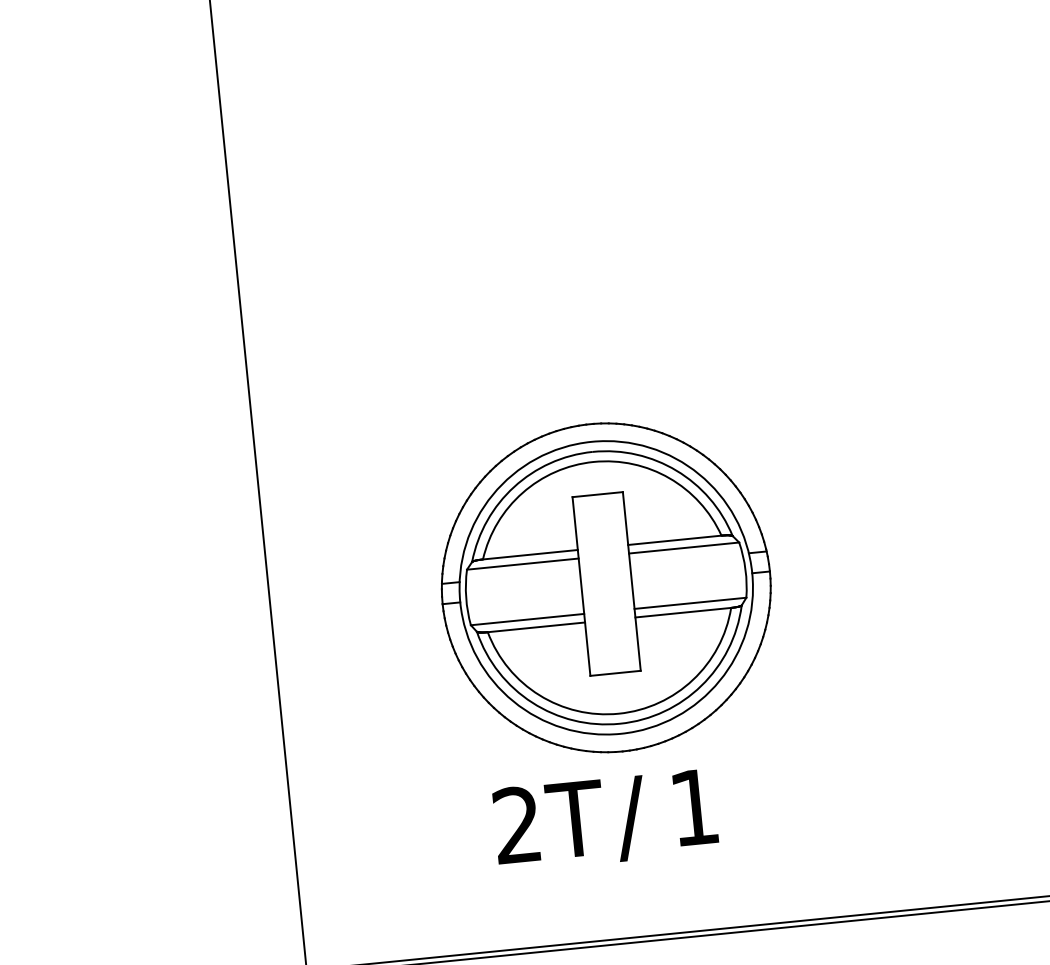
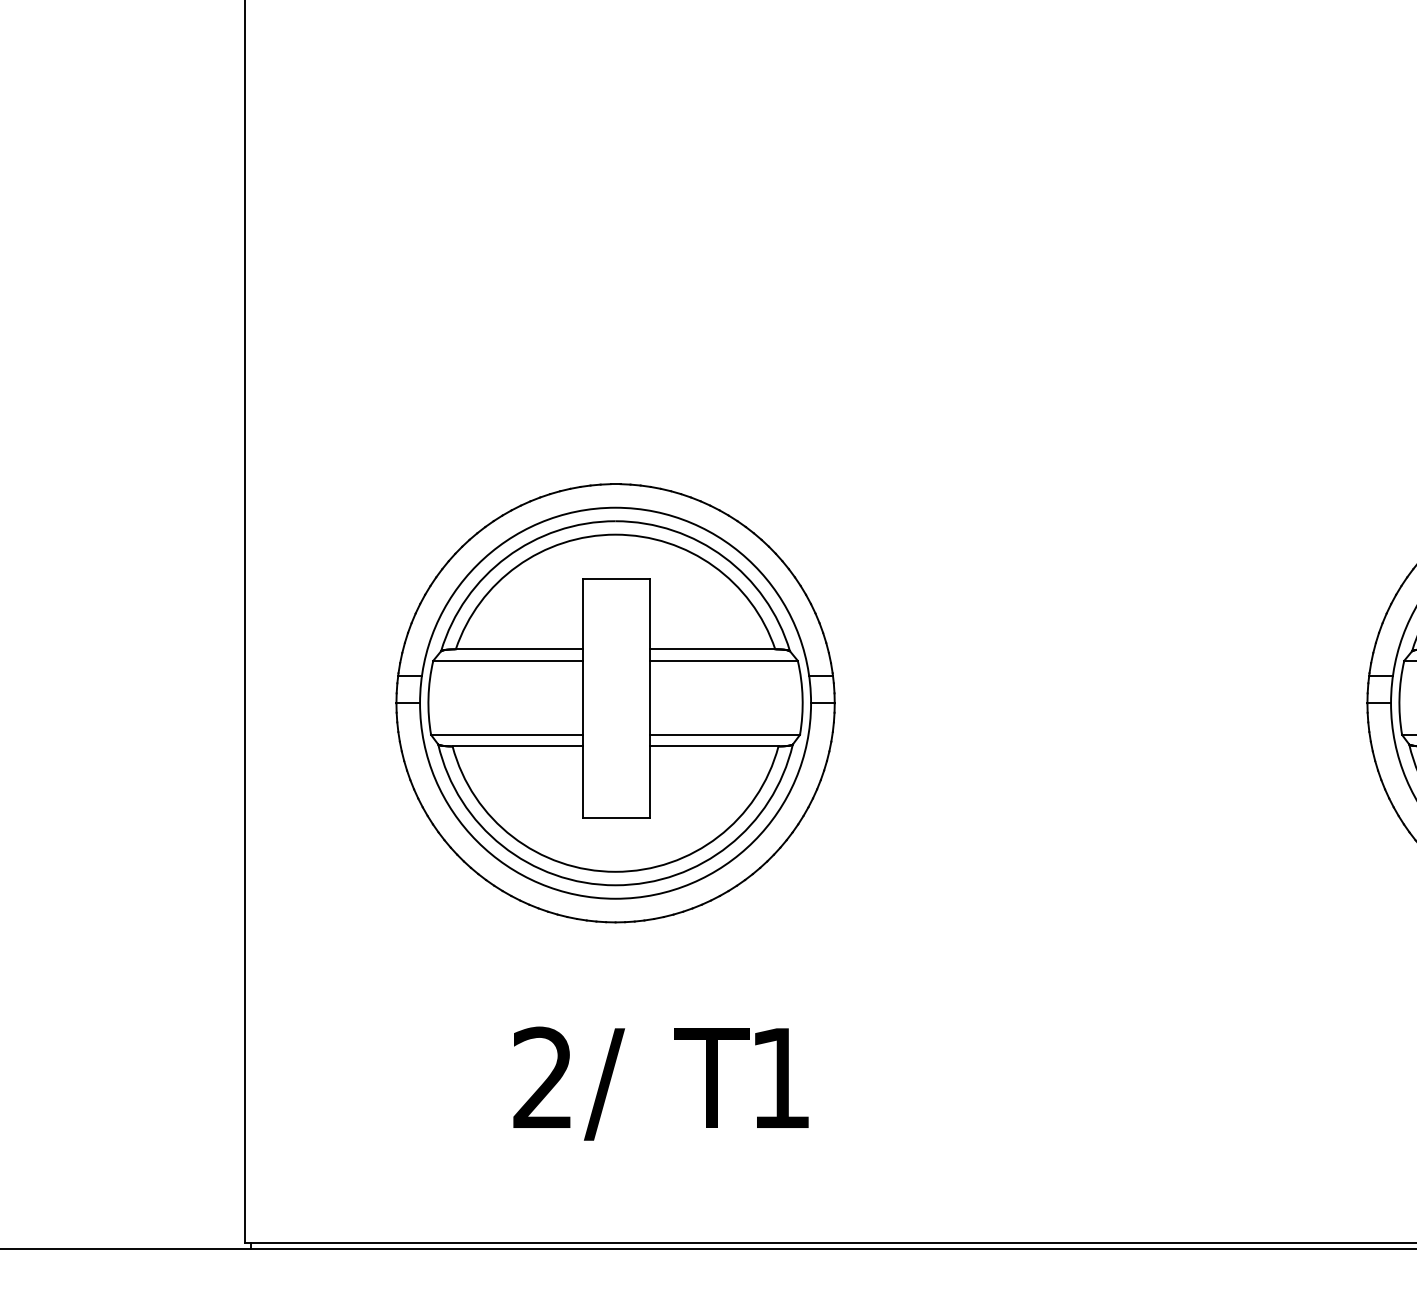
part: (606, 588) -> (615, 703), moved
text: (643, 817) -> (711, 1084), / -> T
text: (576, 824) -> (621, 1084), T -> /

